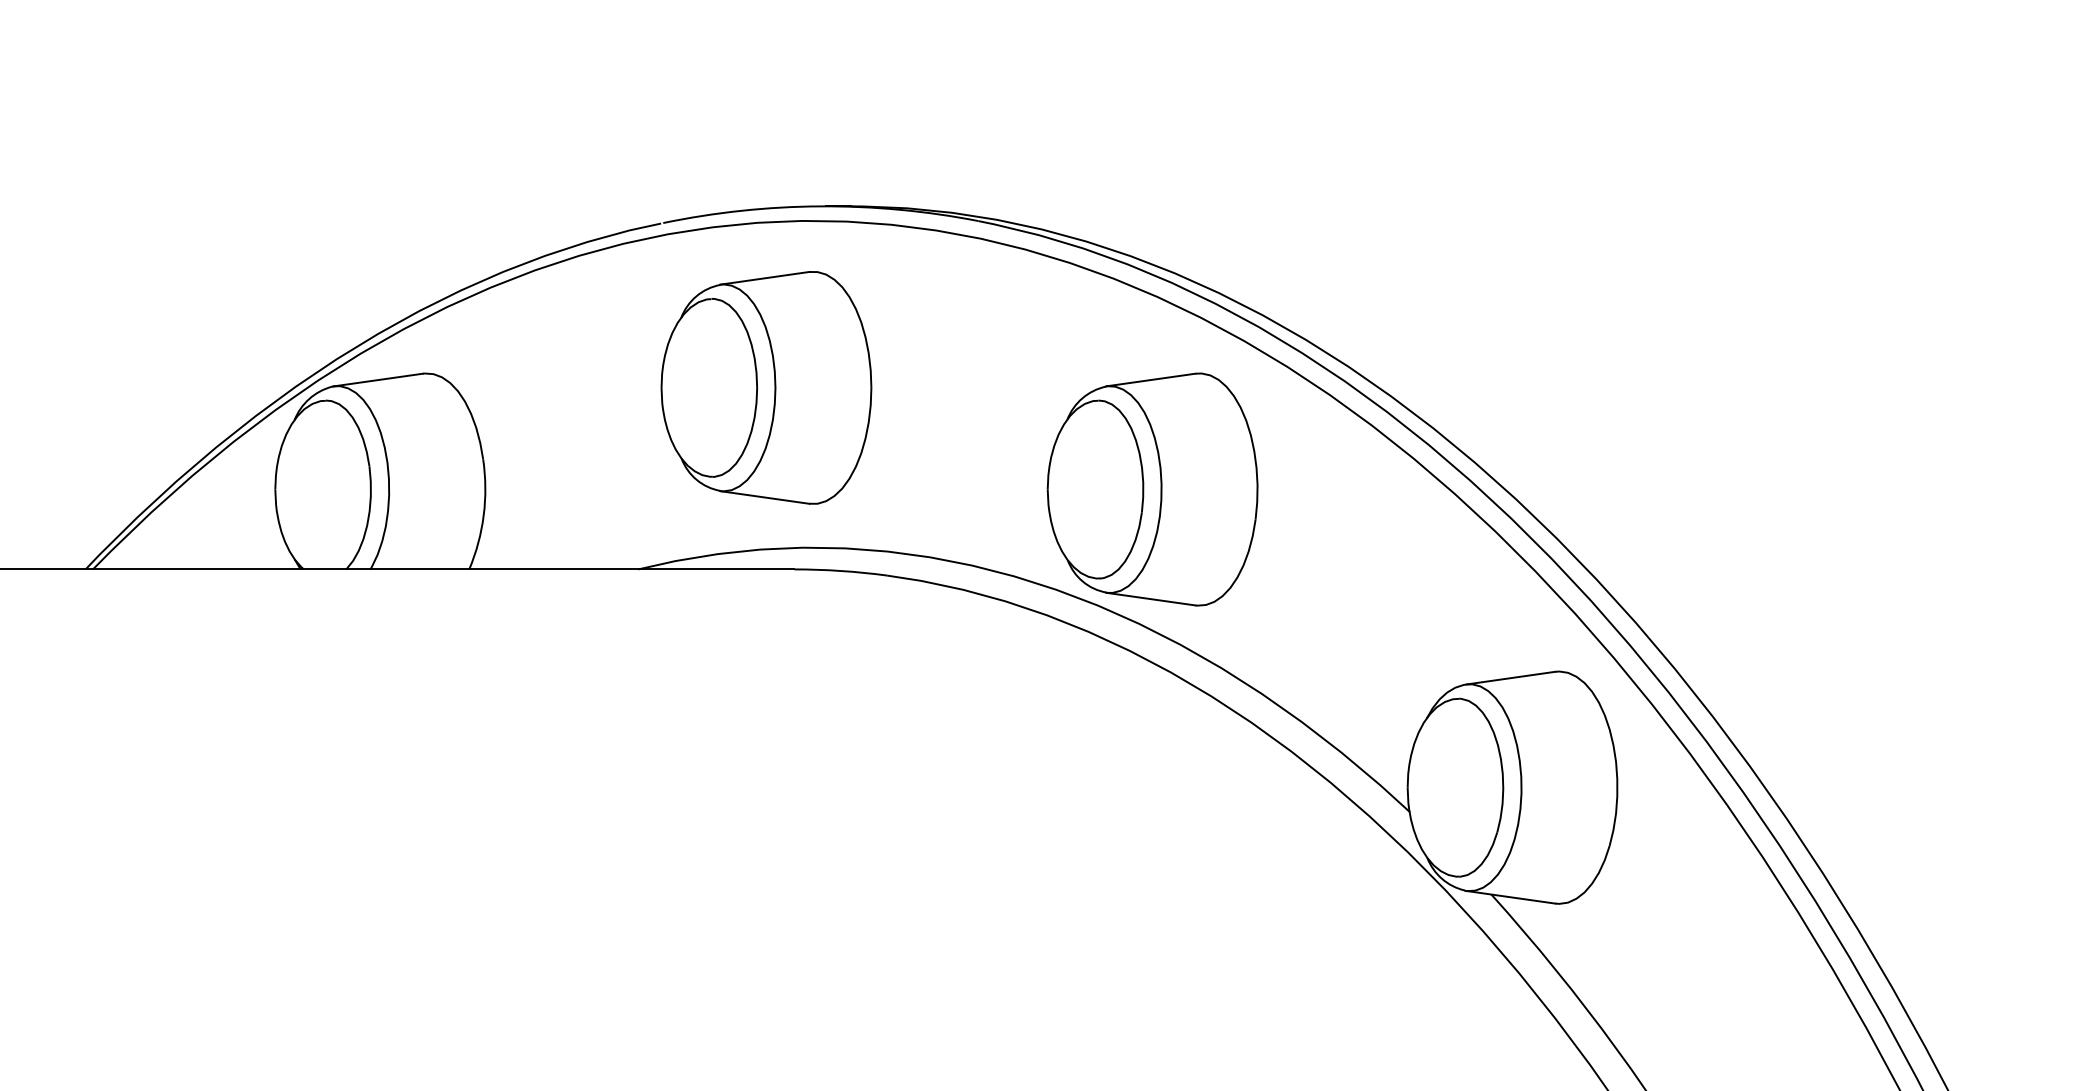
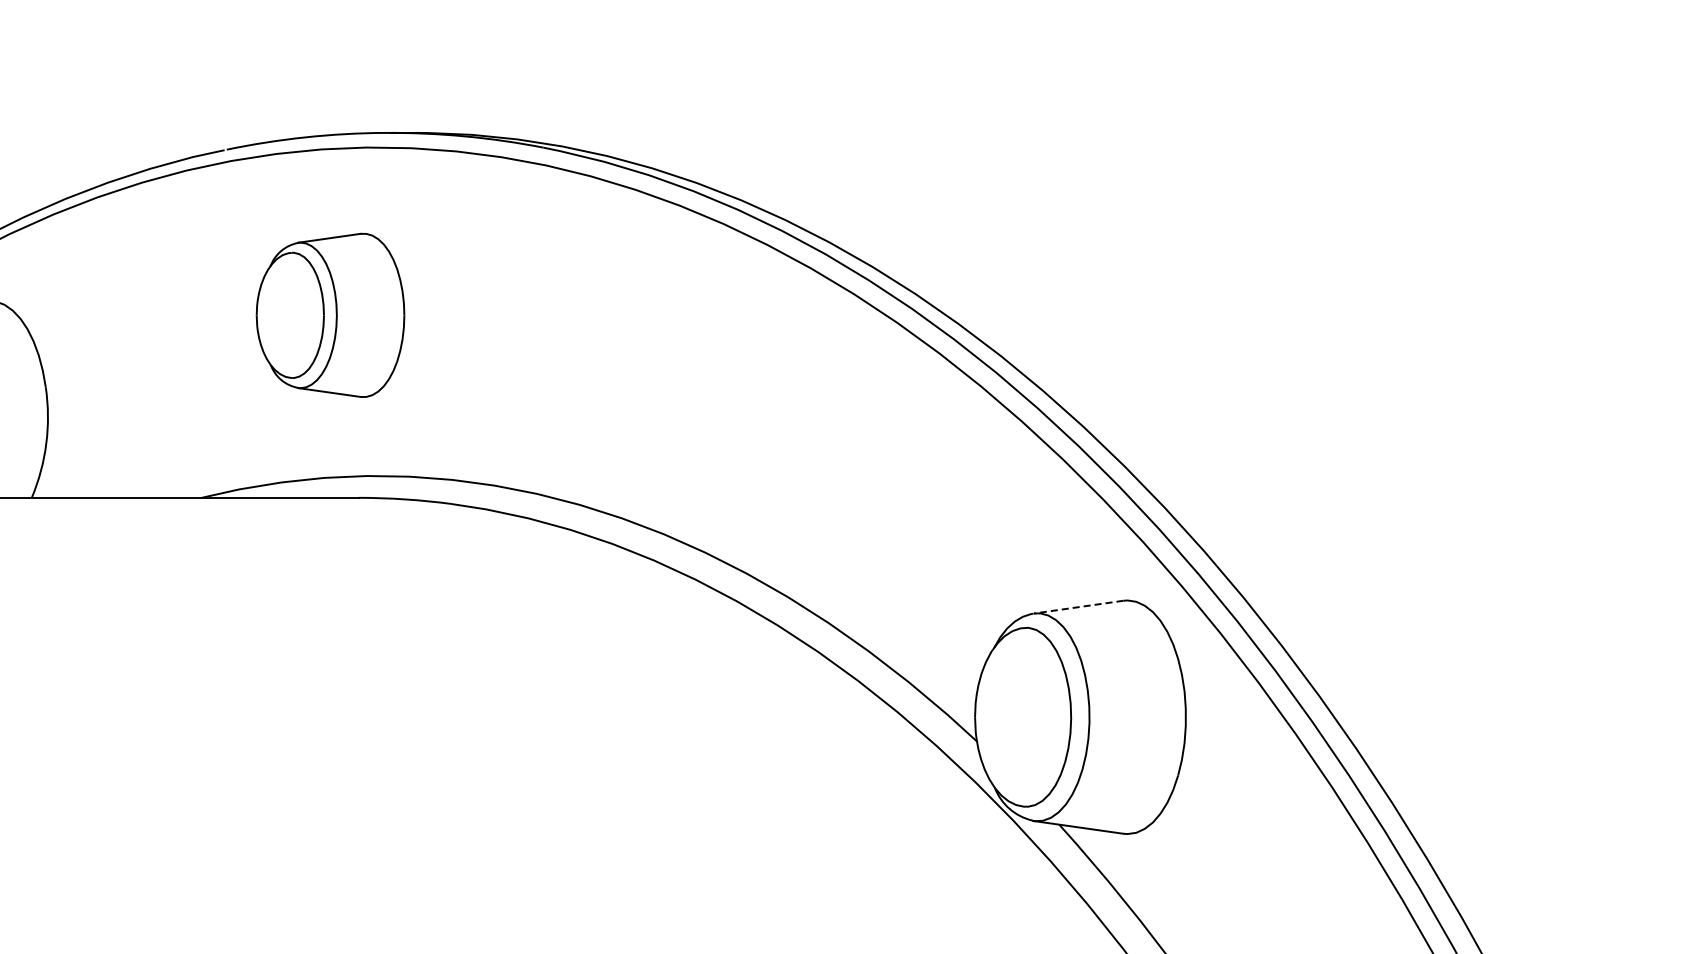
part: (766, 387) -> (330, 314), size x0.7
part: (1152, 489) -> (718, 417), removed
line: (1510, 678) -> (1078, 607), solid -> dashed

